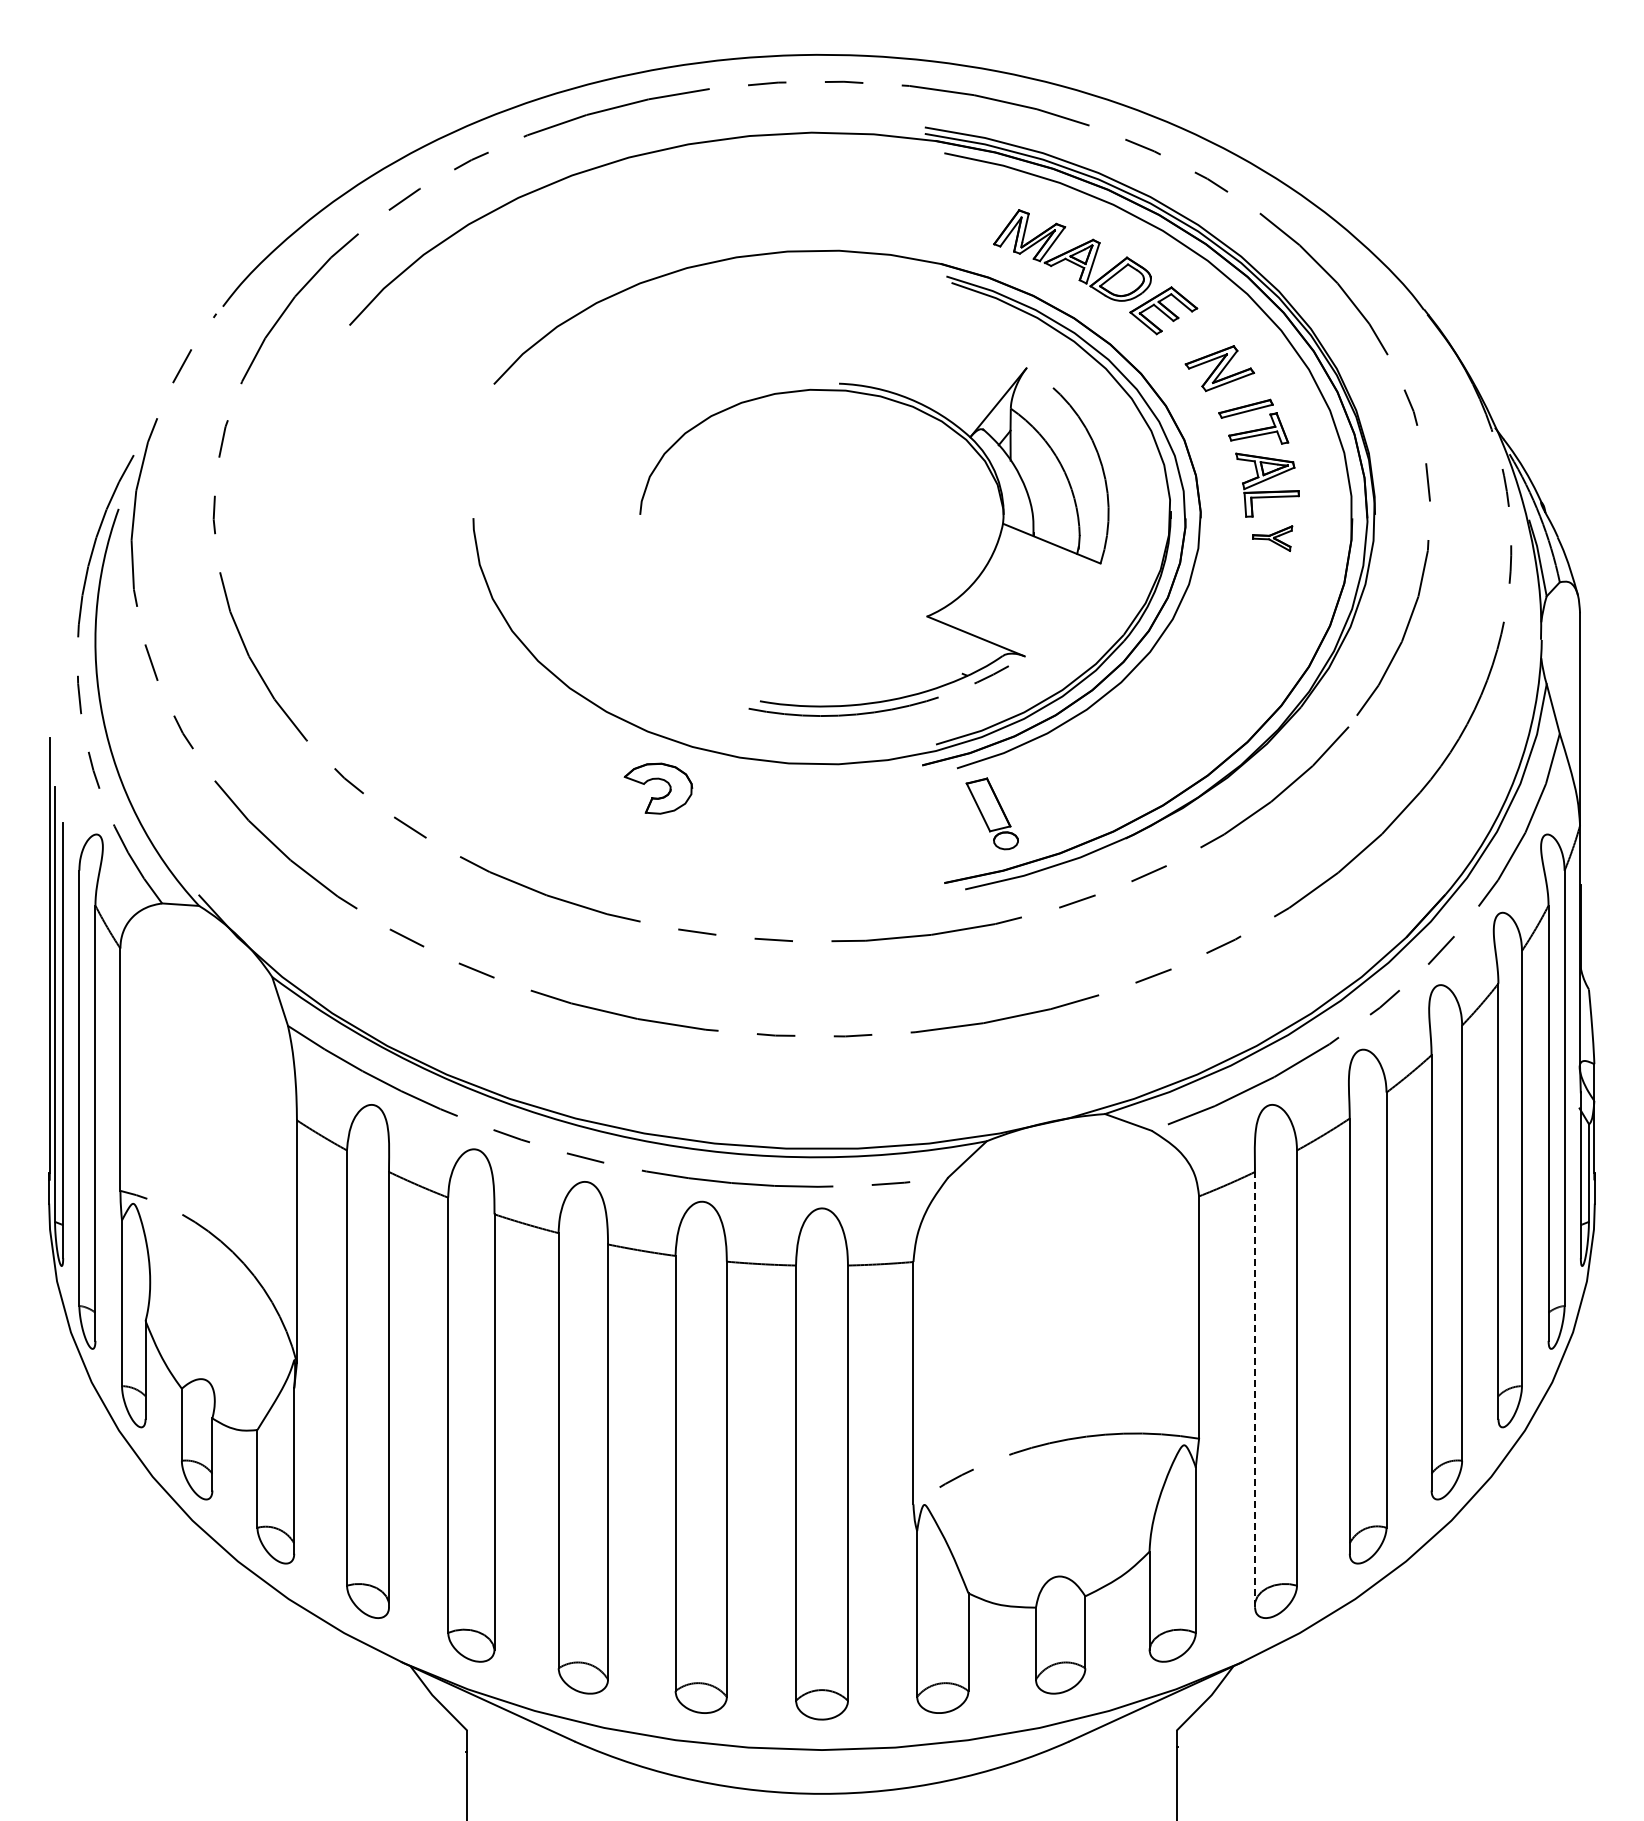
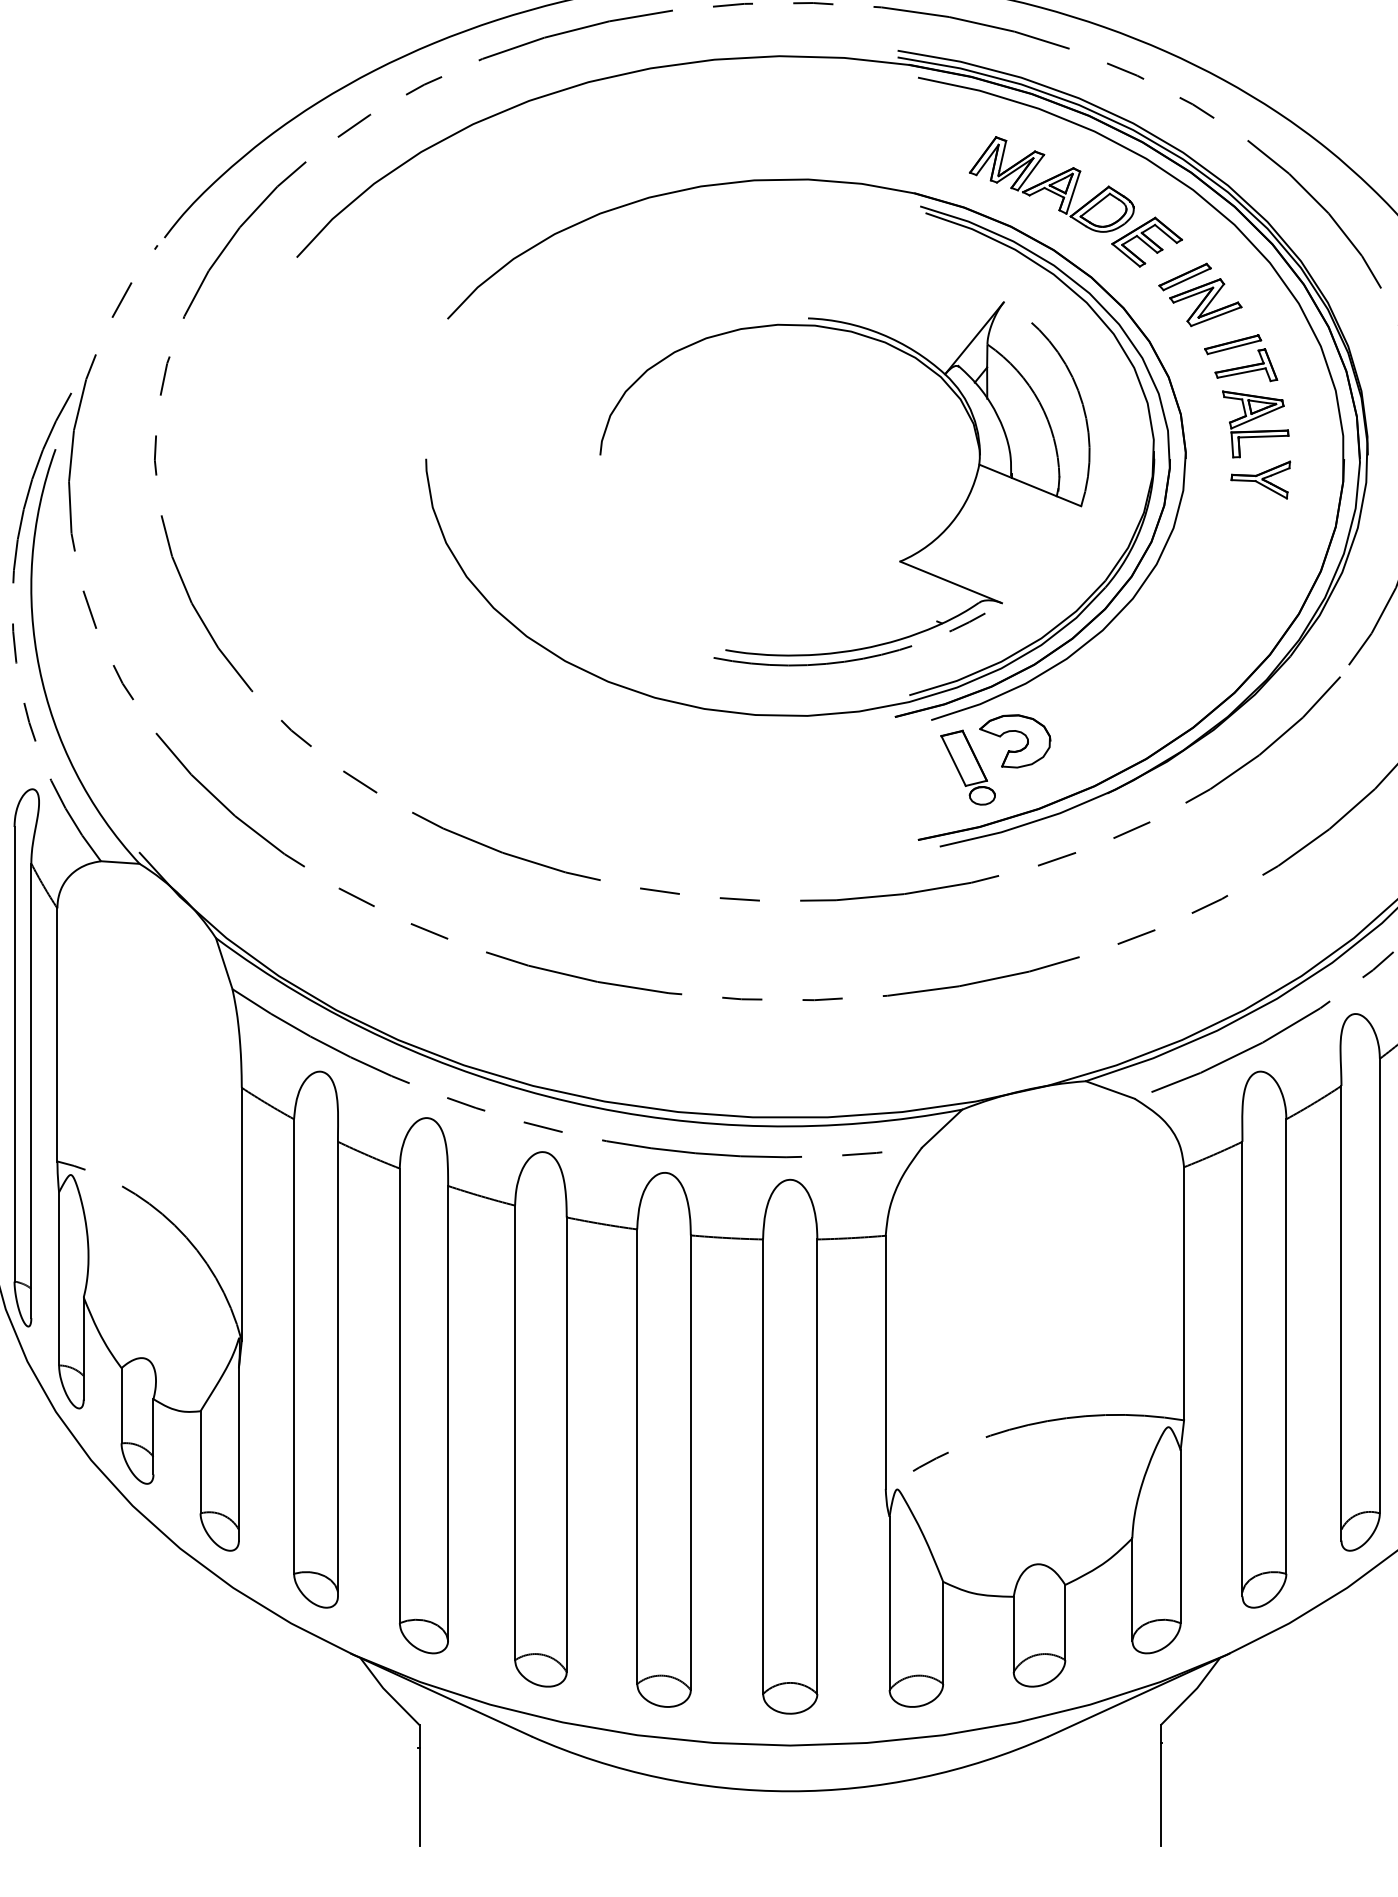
part: (1199, 343) -> (1184, 276), added
part: (1272, 538) -> (1260, 480), size x1.43
part: (660, 780) -> (1017, 732), moved
line: (1254, 1389) -> (1241, 1368), dashed -> solid

